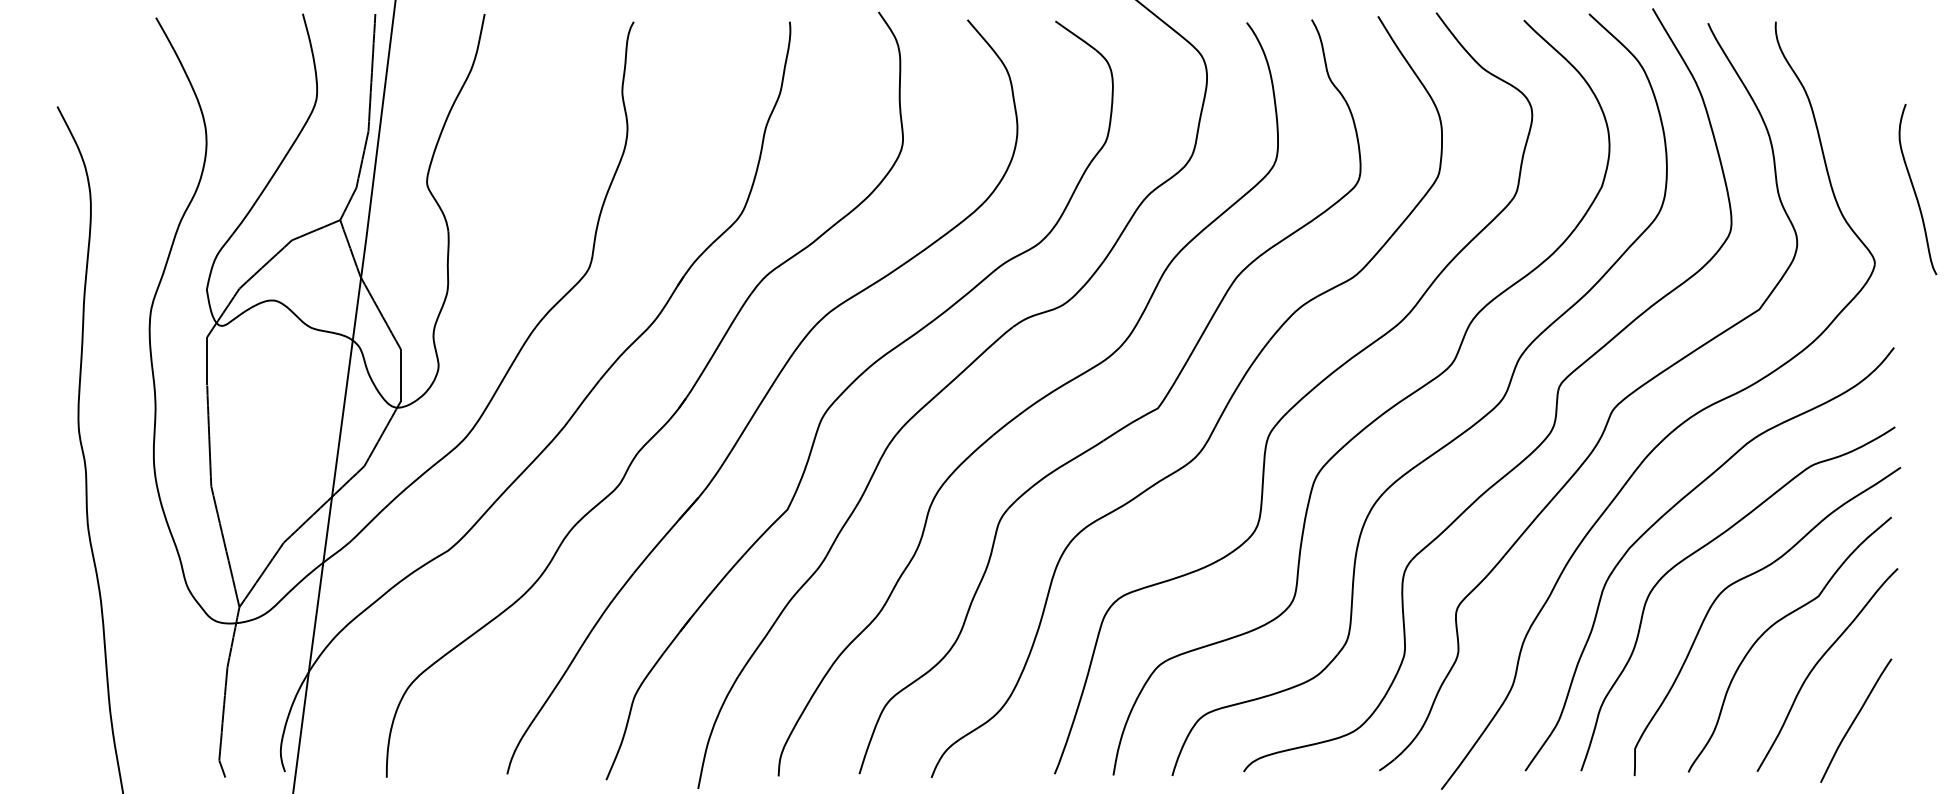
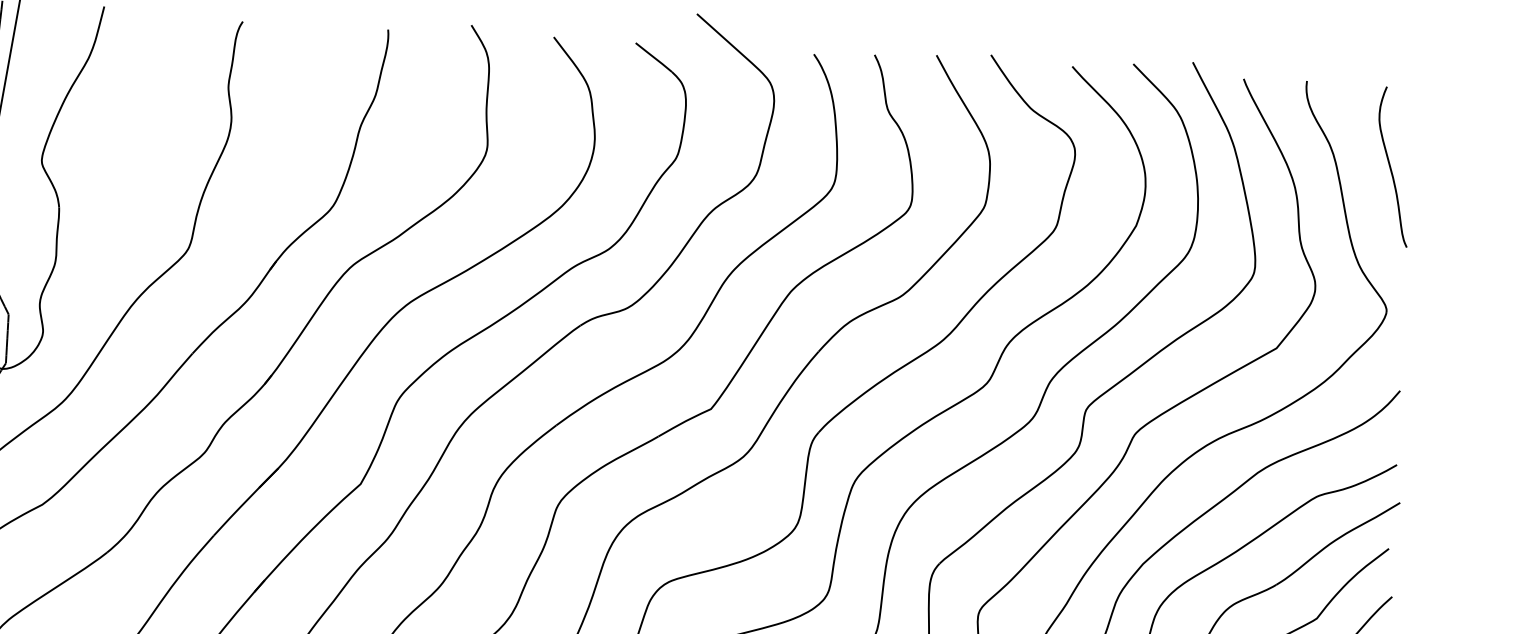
curve: (1915, 190) -> (1391, 167), moved

